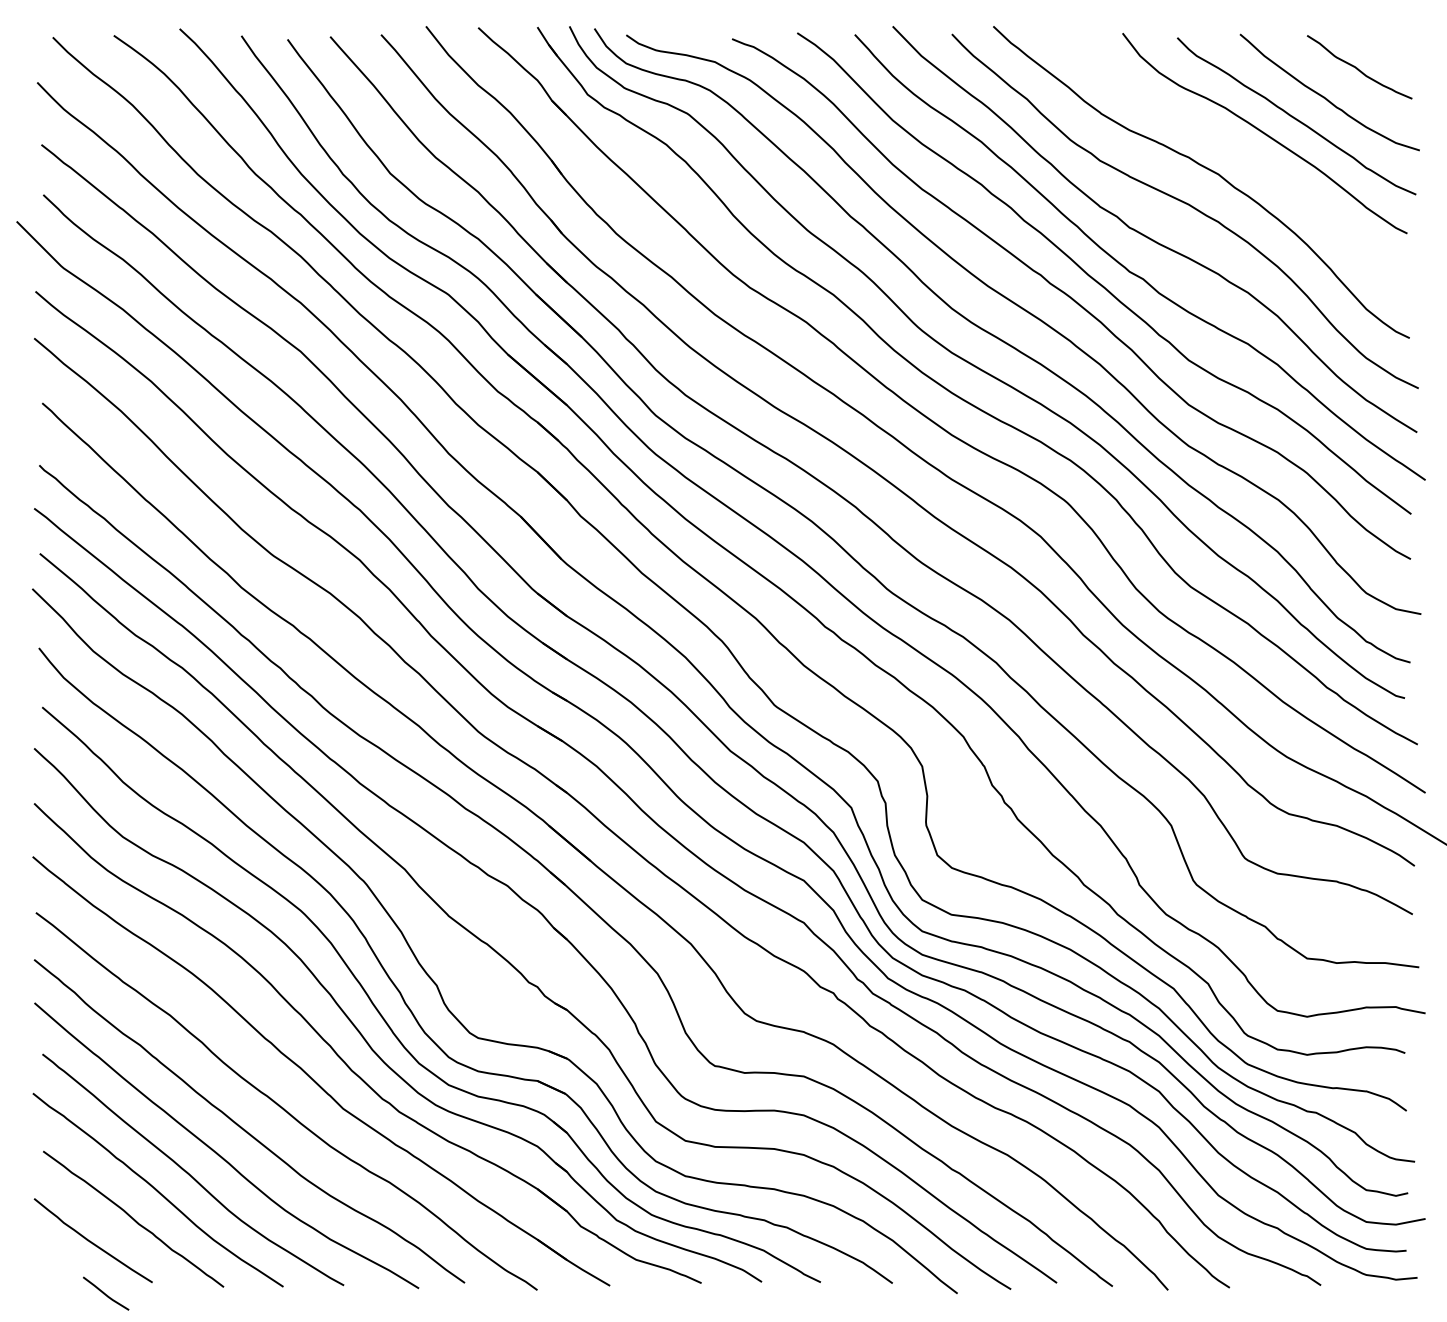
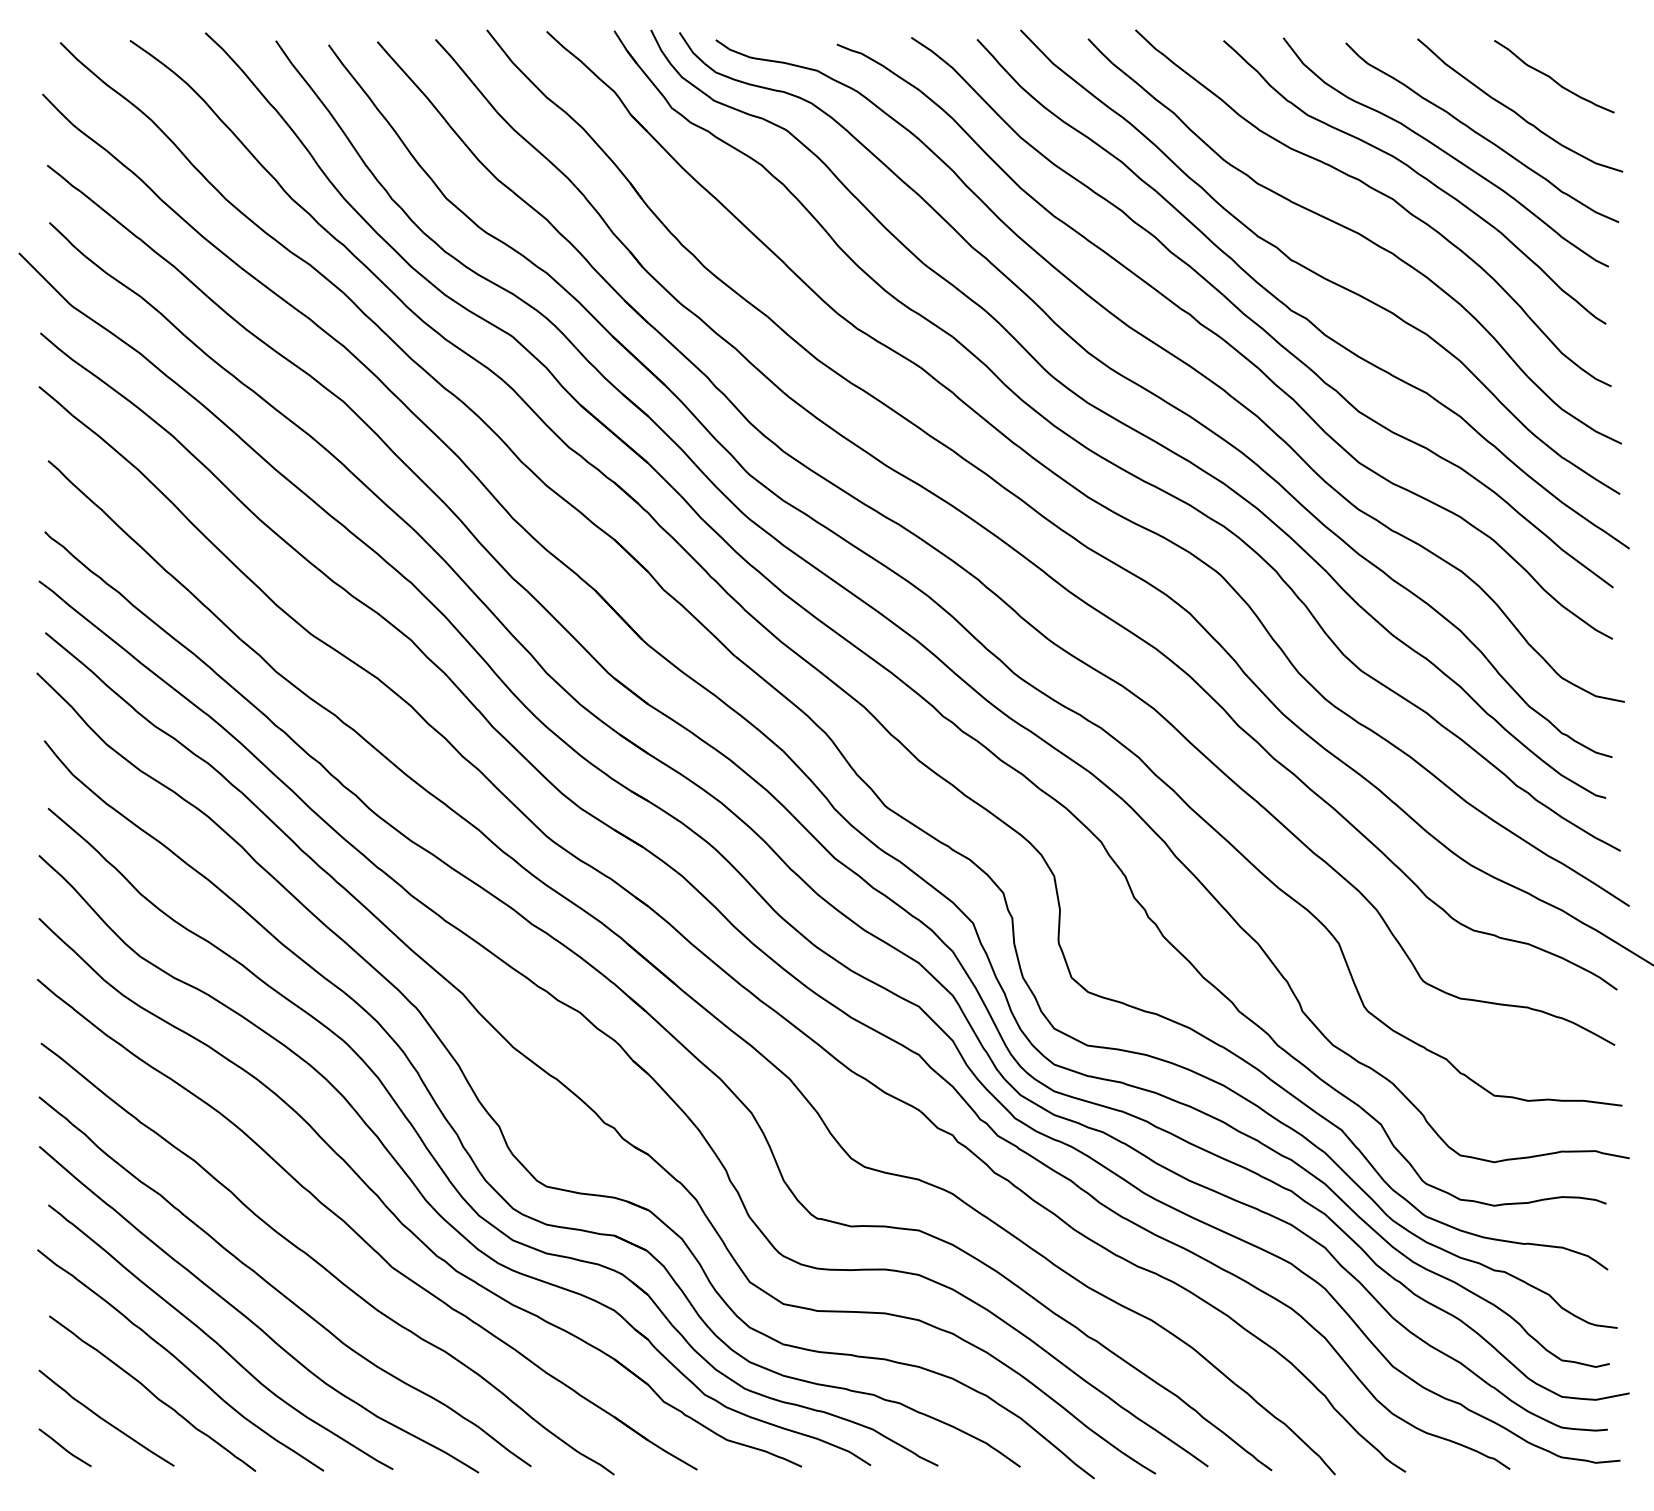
curve: (1242, 154) -> (1420, 176), added
line: (105, 1293) -> (64, 1447), moved

